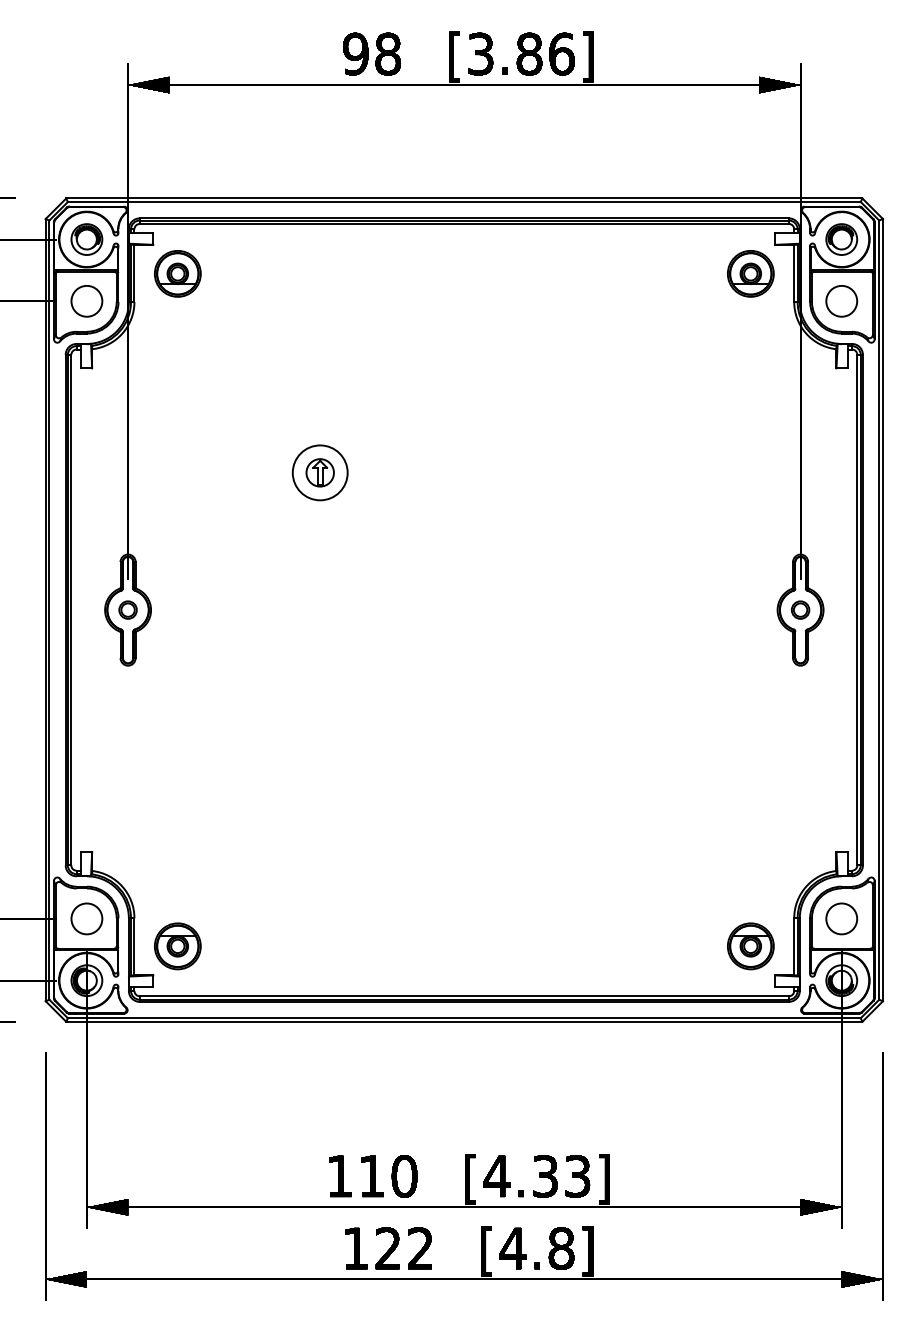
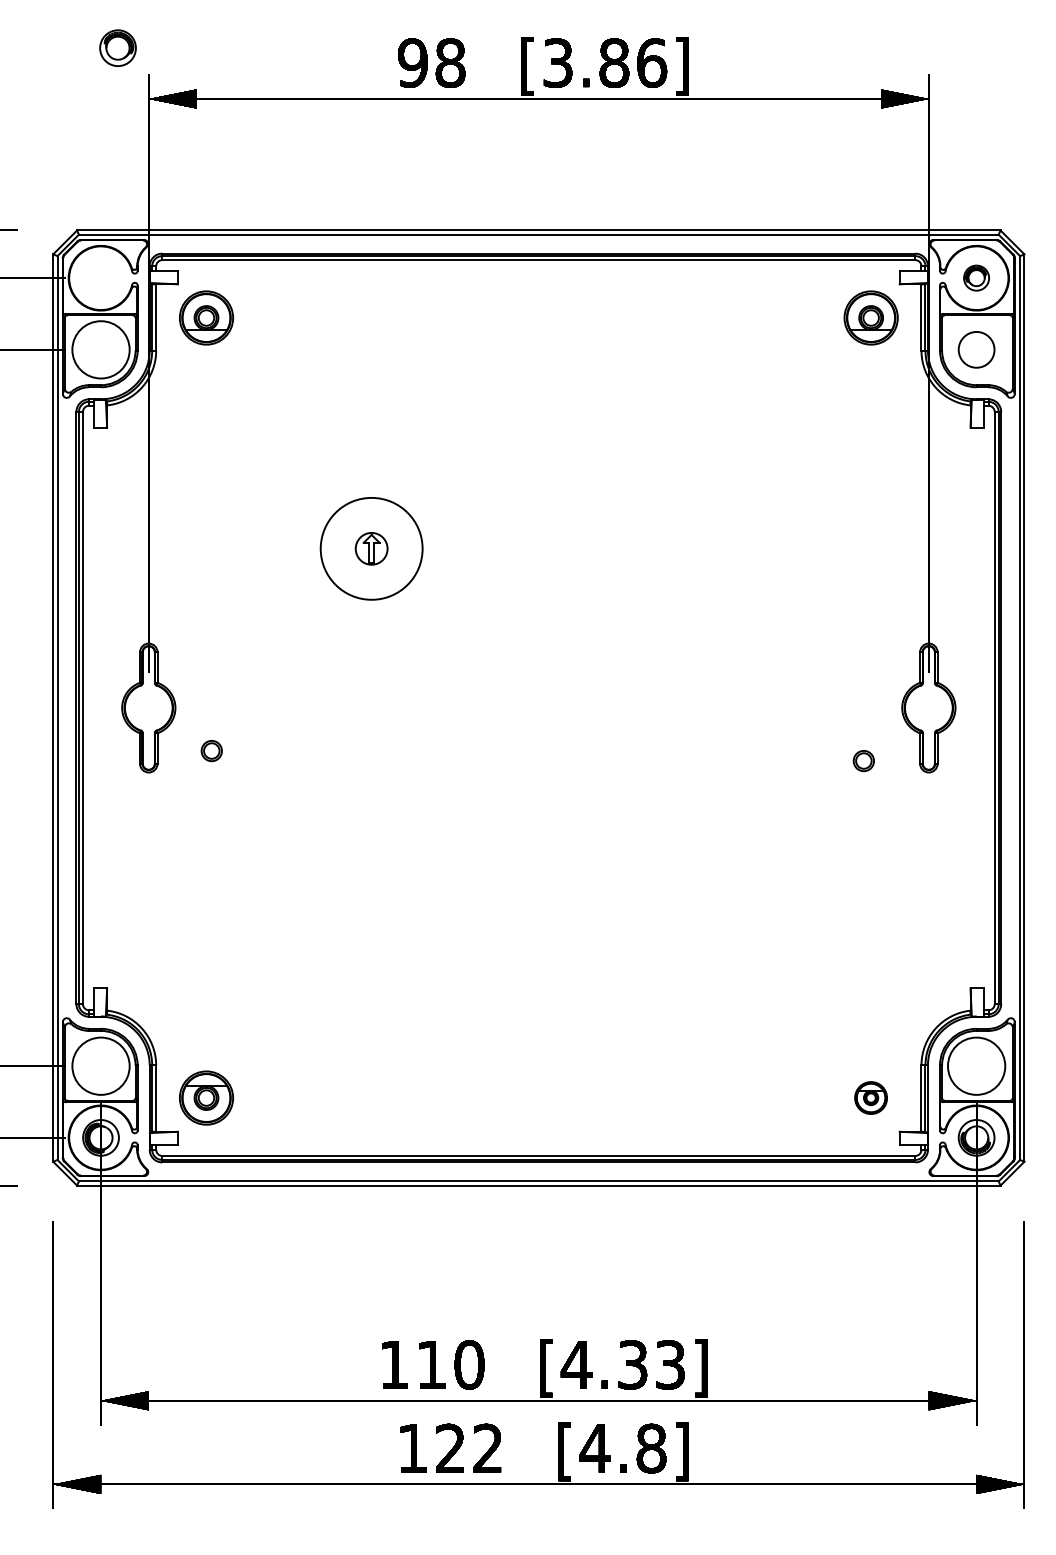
part: (86, 238) -> (117, 47), moved
part: (841, 238) -> (976, 277), size x0.7
circle: (86, 301) -> (100, 349), size x1.6
circle: (320, 472) -> (371, 548), size x1.6
part: (127, 610) -> (211, 751), moved
part: (800, 610) -> (863, 761), moved
circle: (86, 919) -> (100, 1066), size x1.6
circle: (841, 919) -> (976, 1066), size x1.6
part: (750, 945) -> (870, 1097), size x0.6

